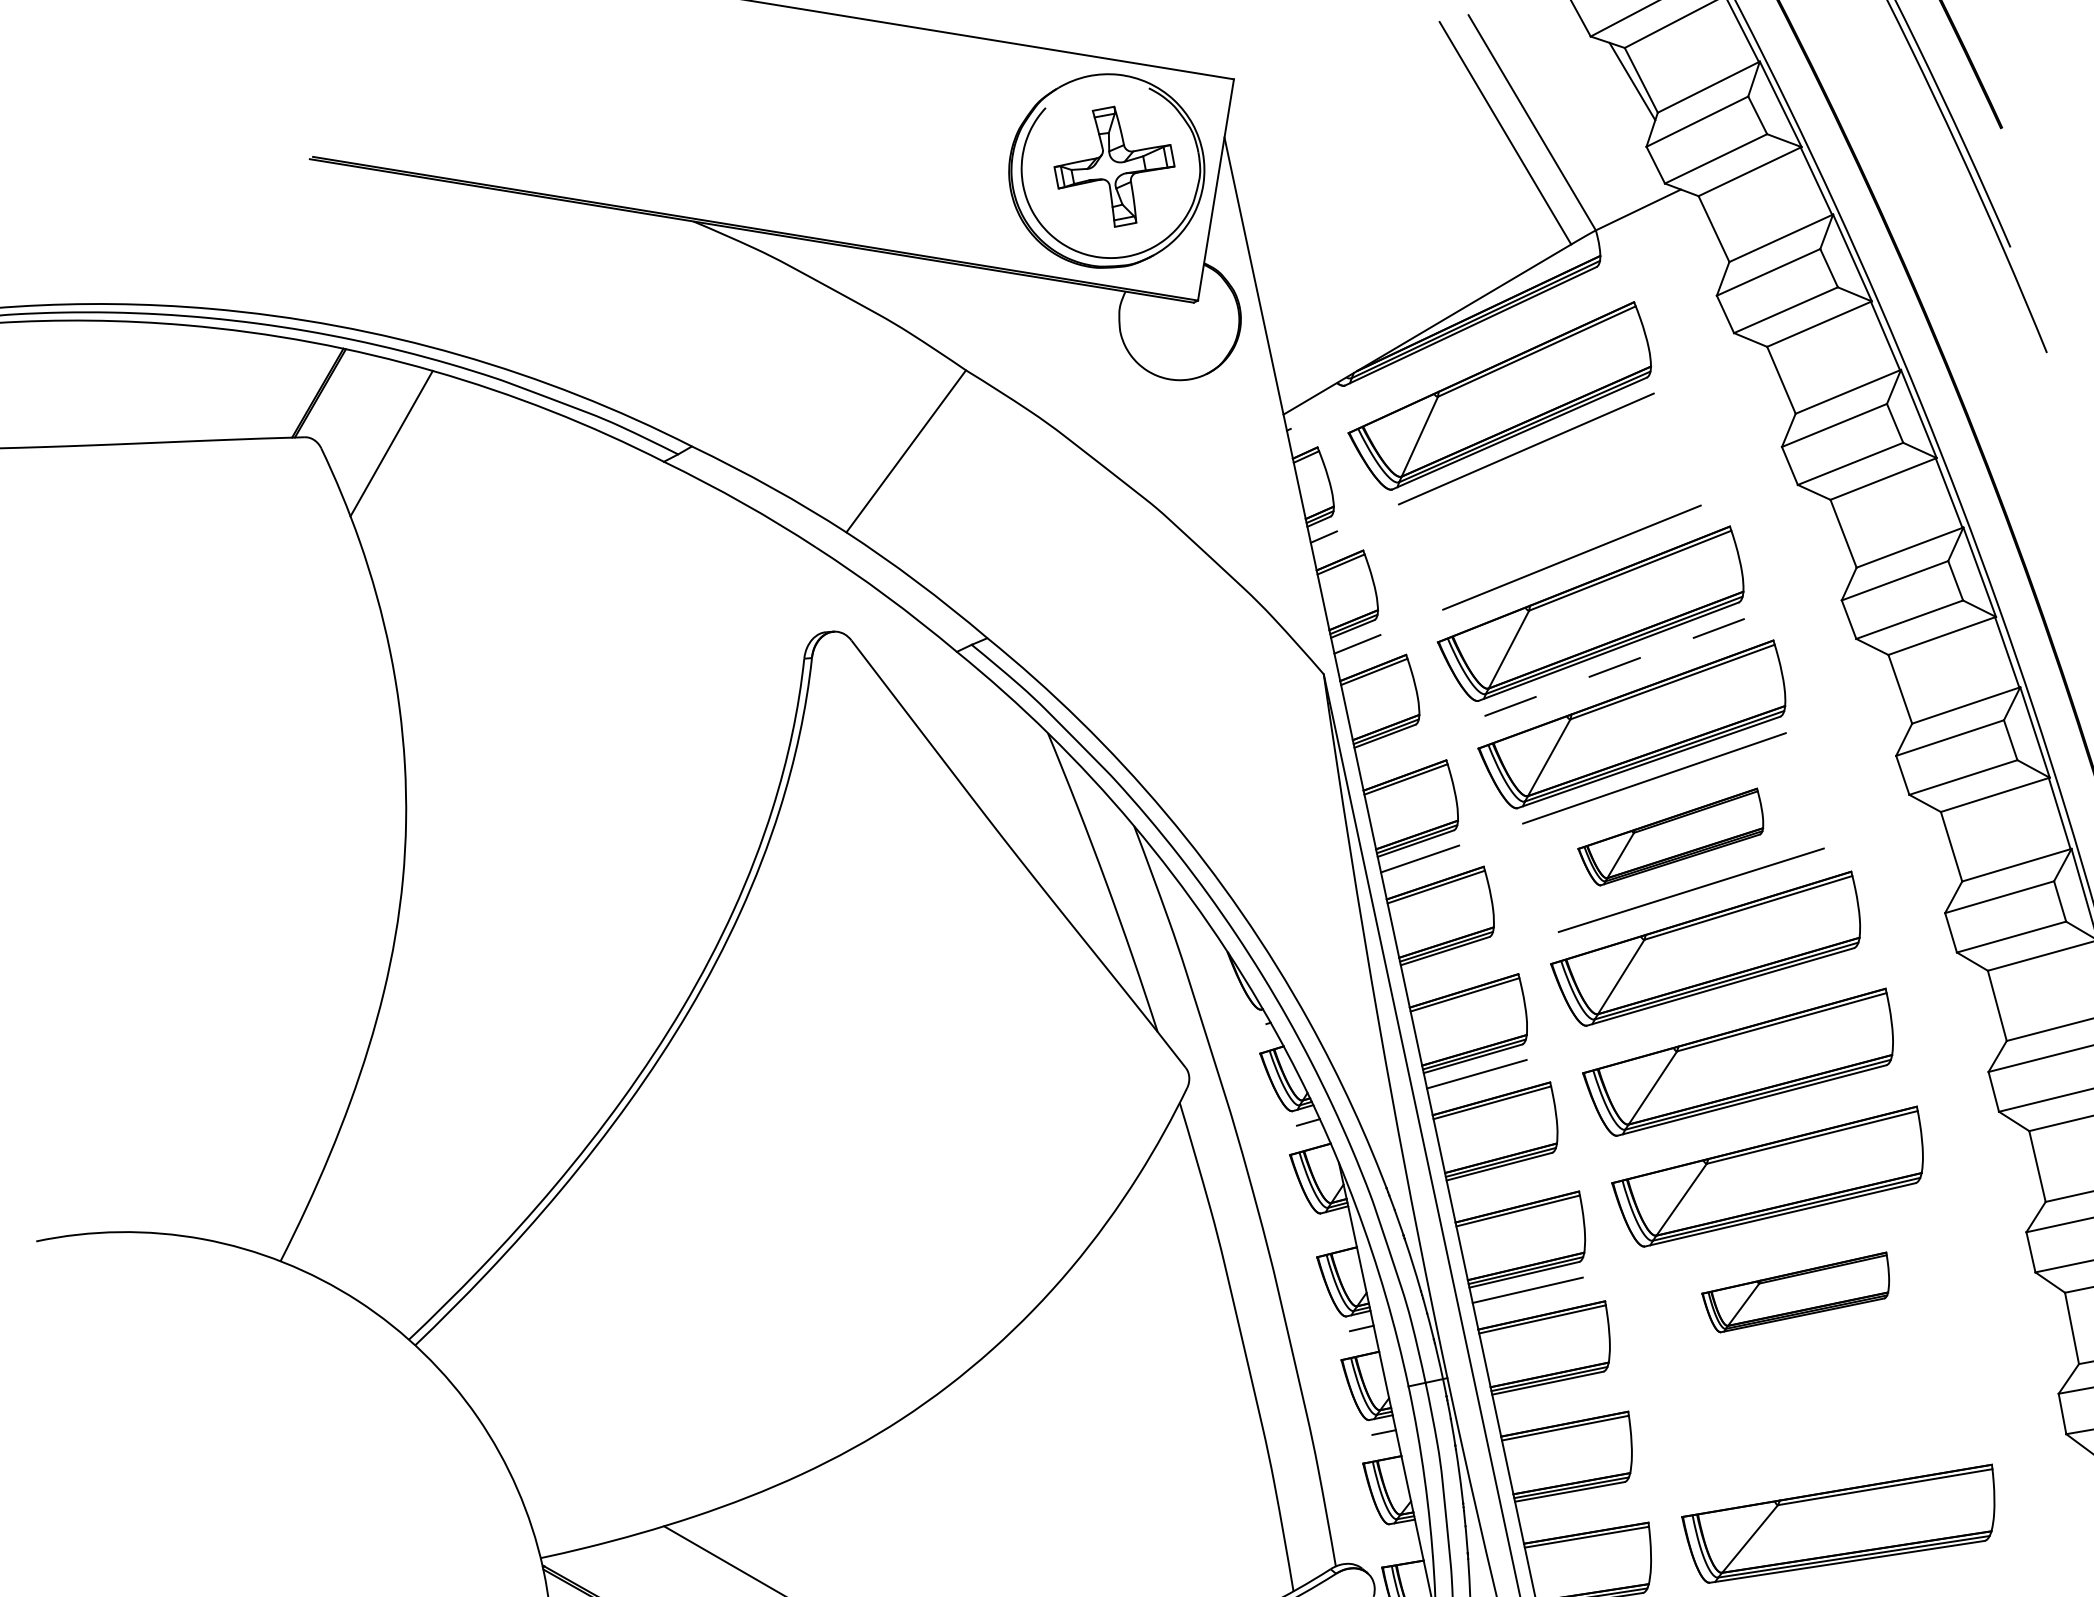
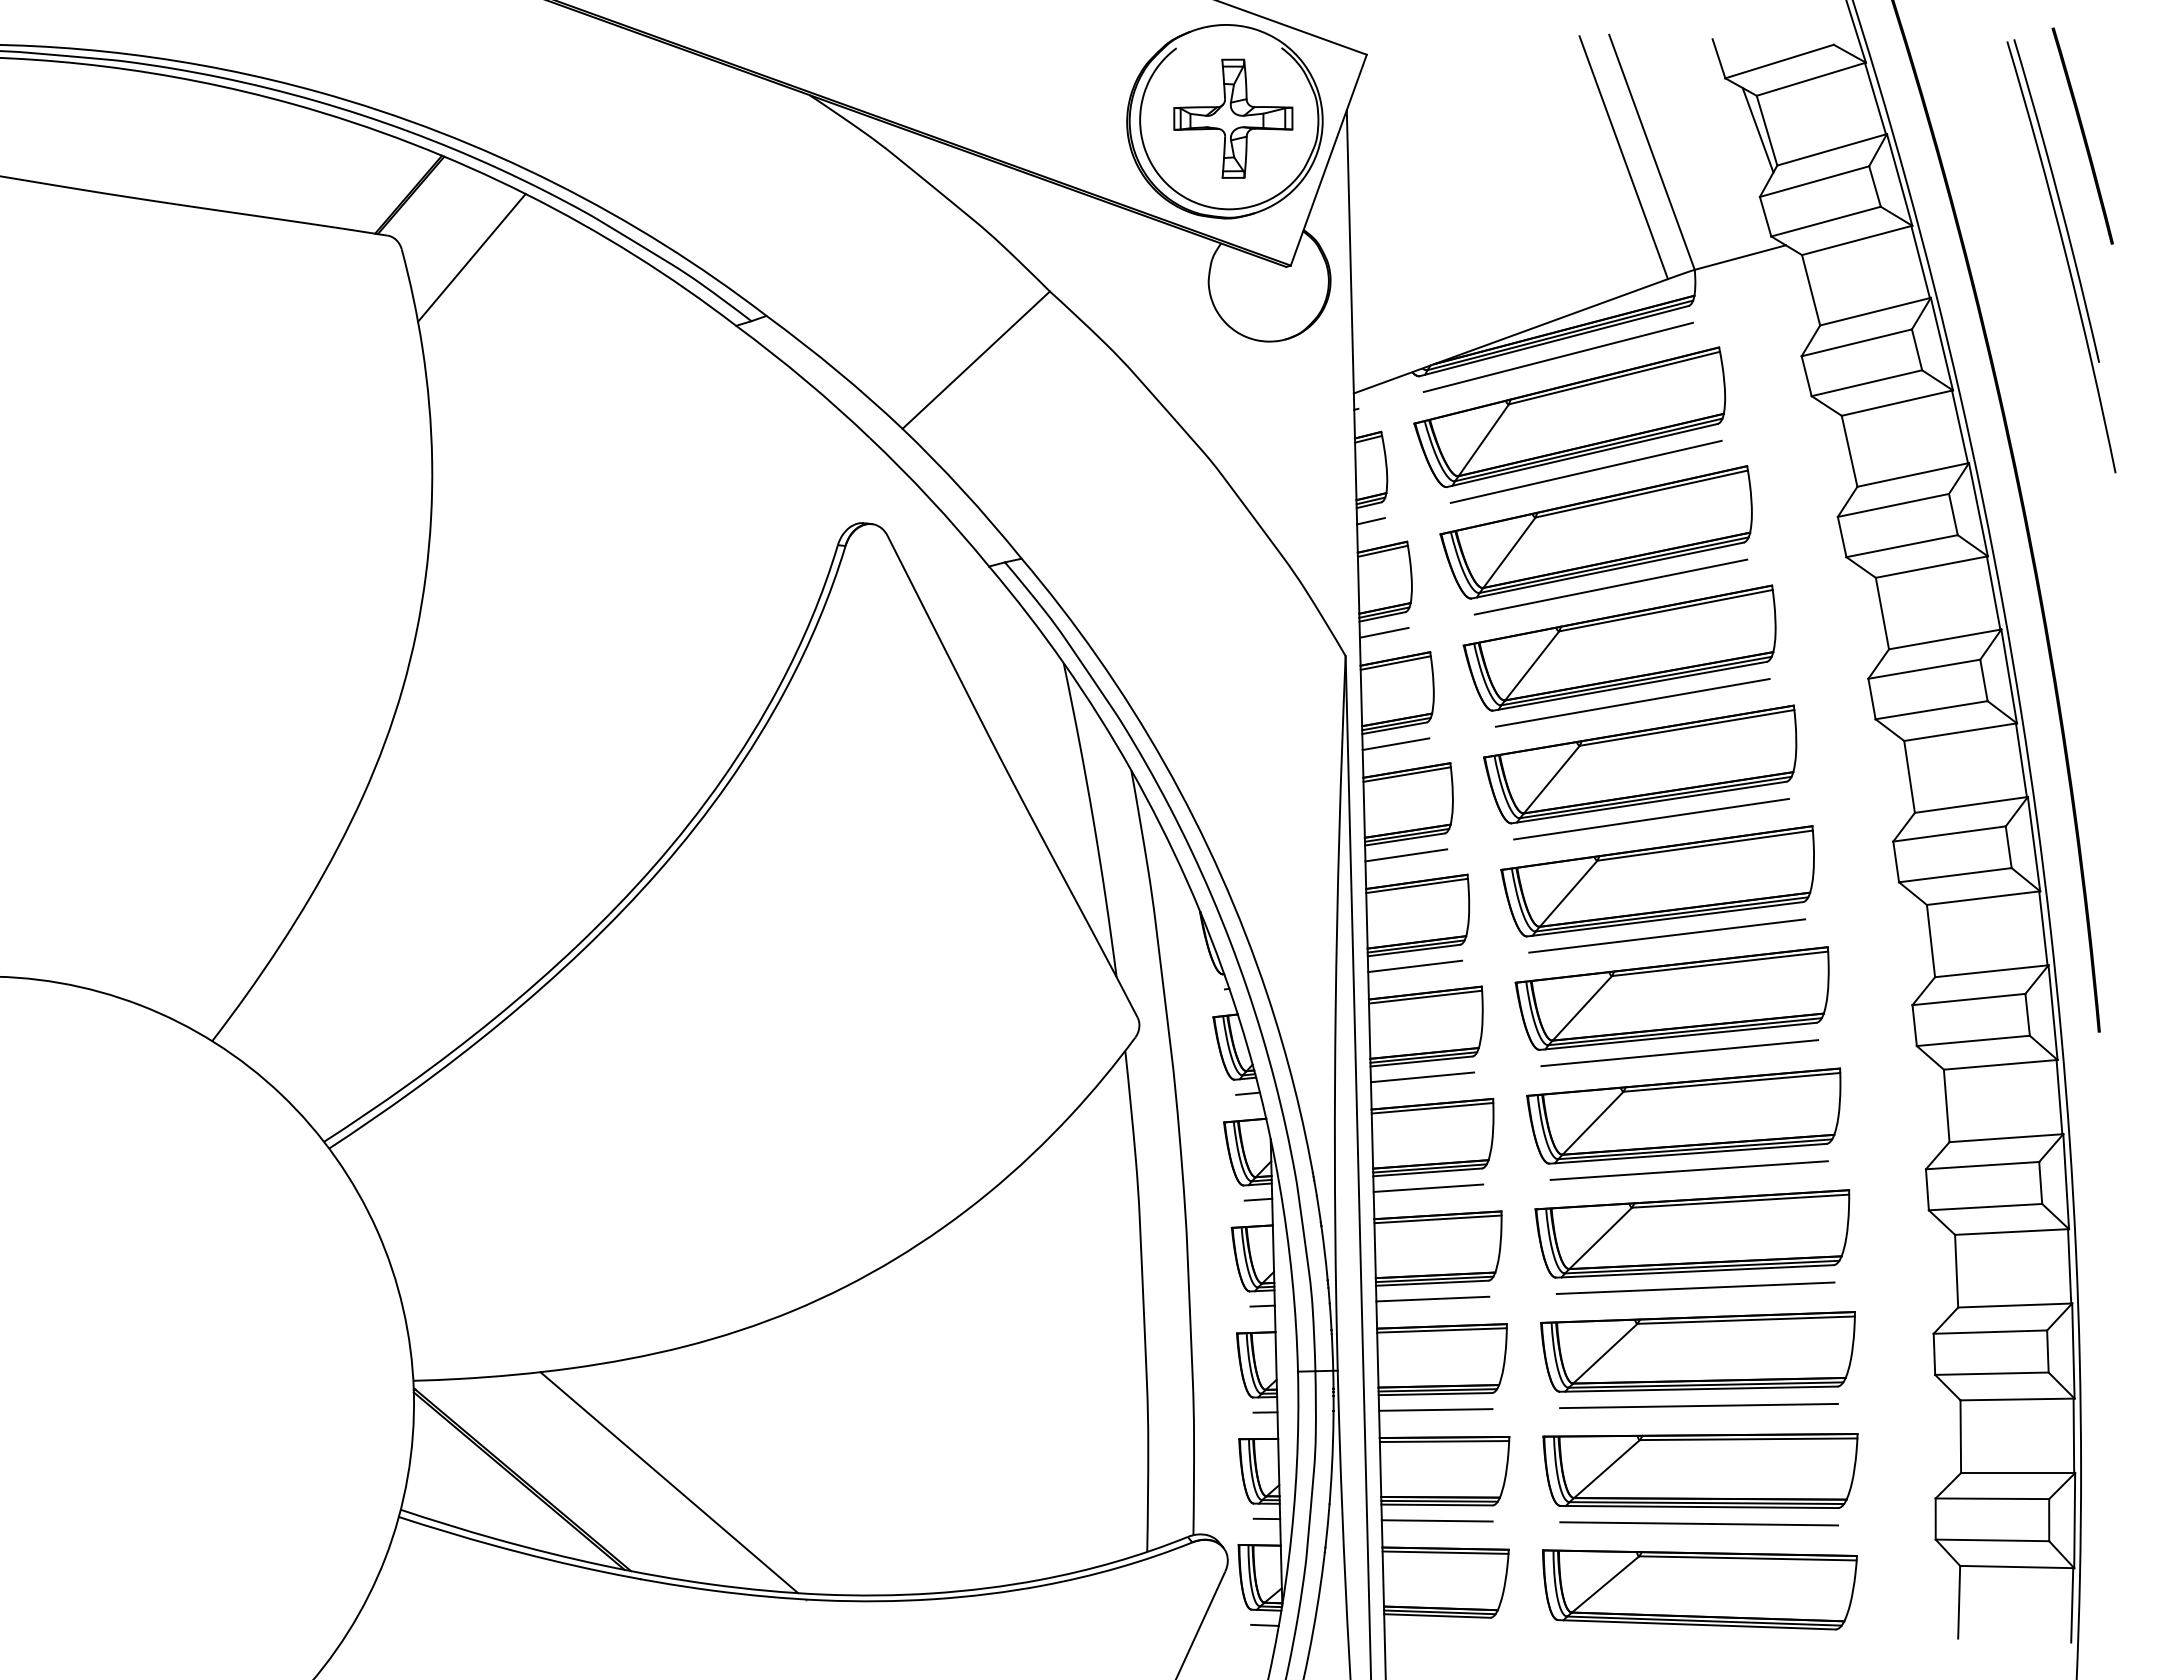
line: (1477, 341) -> (1557, 357), added
part: (1546, 506) -> (1595, 532), added
line: (1614, 667) -> (1632, 702), dashed -> solid
line: (1389, 752) -> (1395, 744), added
part: (1671, 838) -> (1657, 881), size x1.67
line: (1449, 966) -> (1415, 966), added
line: (1725, 1003) -> (1679, 1053), added
line: (1755, 1116) -> (1688, 1170), added
line: (1502, 1181) -> (1428, 1187), added
line: (1338, 1224) -> (1258, 1199), added
line: (1783, 1230) -> (1695, 1287), added
part: (1797, 1293) -> (1697, 1351), size x1.67
line: (1808, 1346) -> (1698, 1405), added
line: (1550, 1398) -> (1435, 1409), added
part: (1822, 1409) -> (1700, 1470), added
line: (1831, 1461) -> (1699, 1523), added
line: (1572, 1507) -> (1436, 1520), added
line: (1404, 1536) -> (1266, 1518), added

